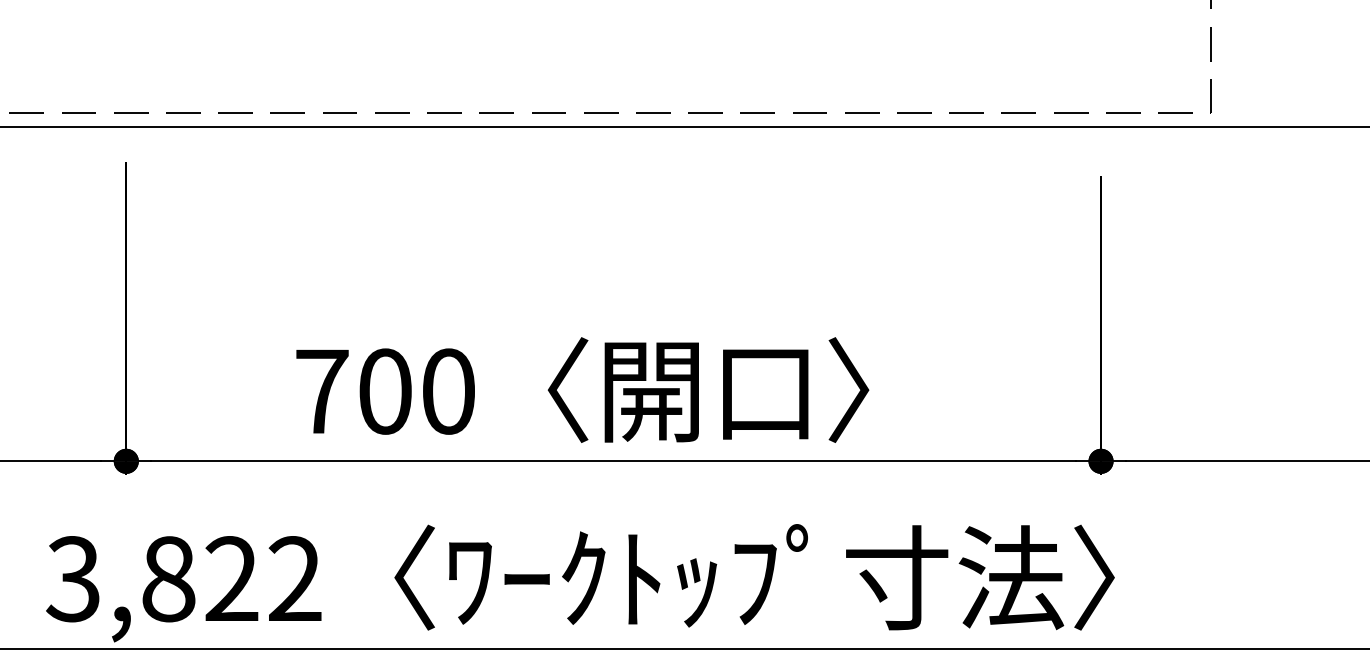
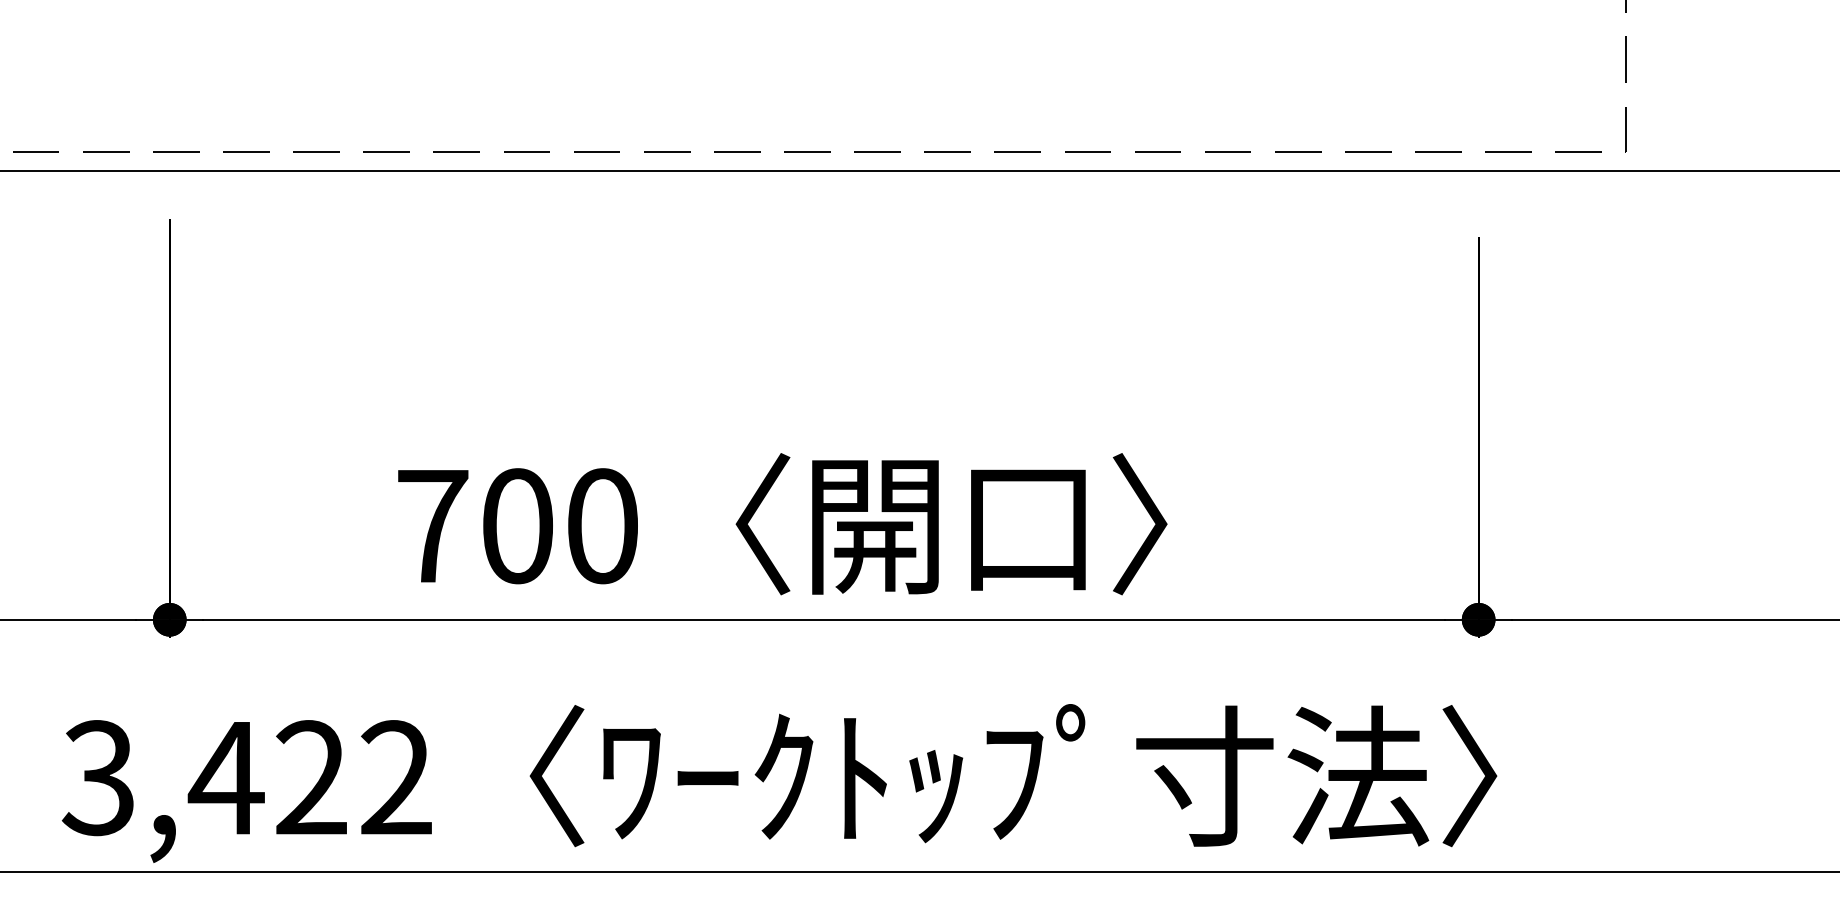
text: (167, 579) -> (225, 778), 3,822 -> 3,422

